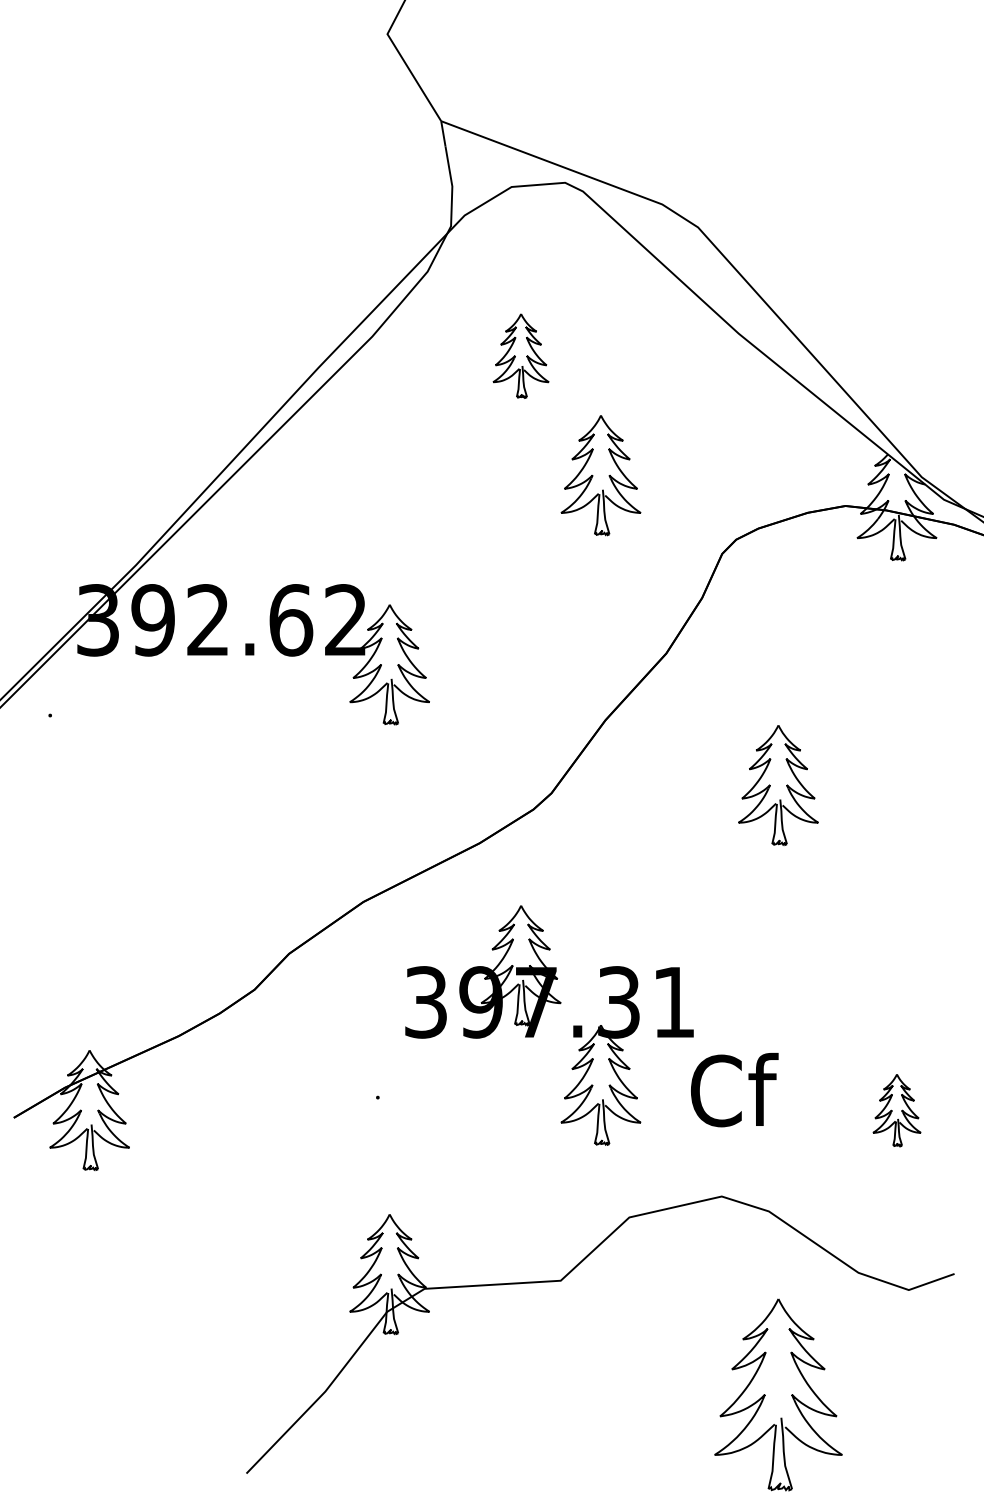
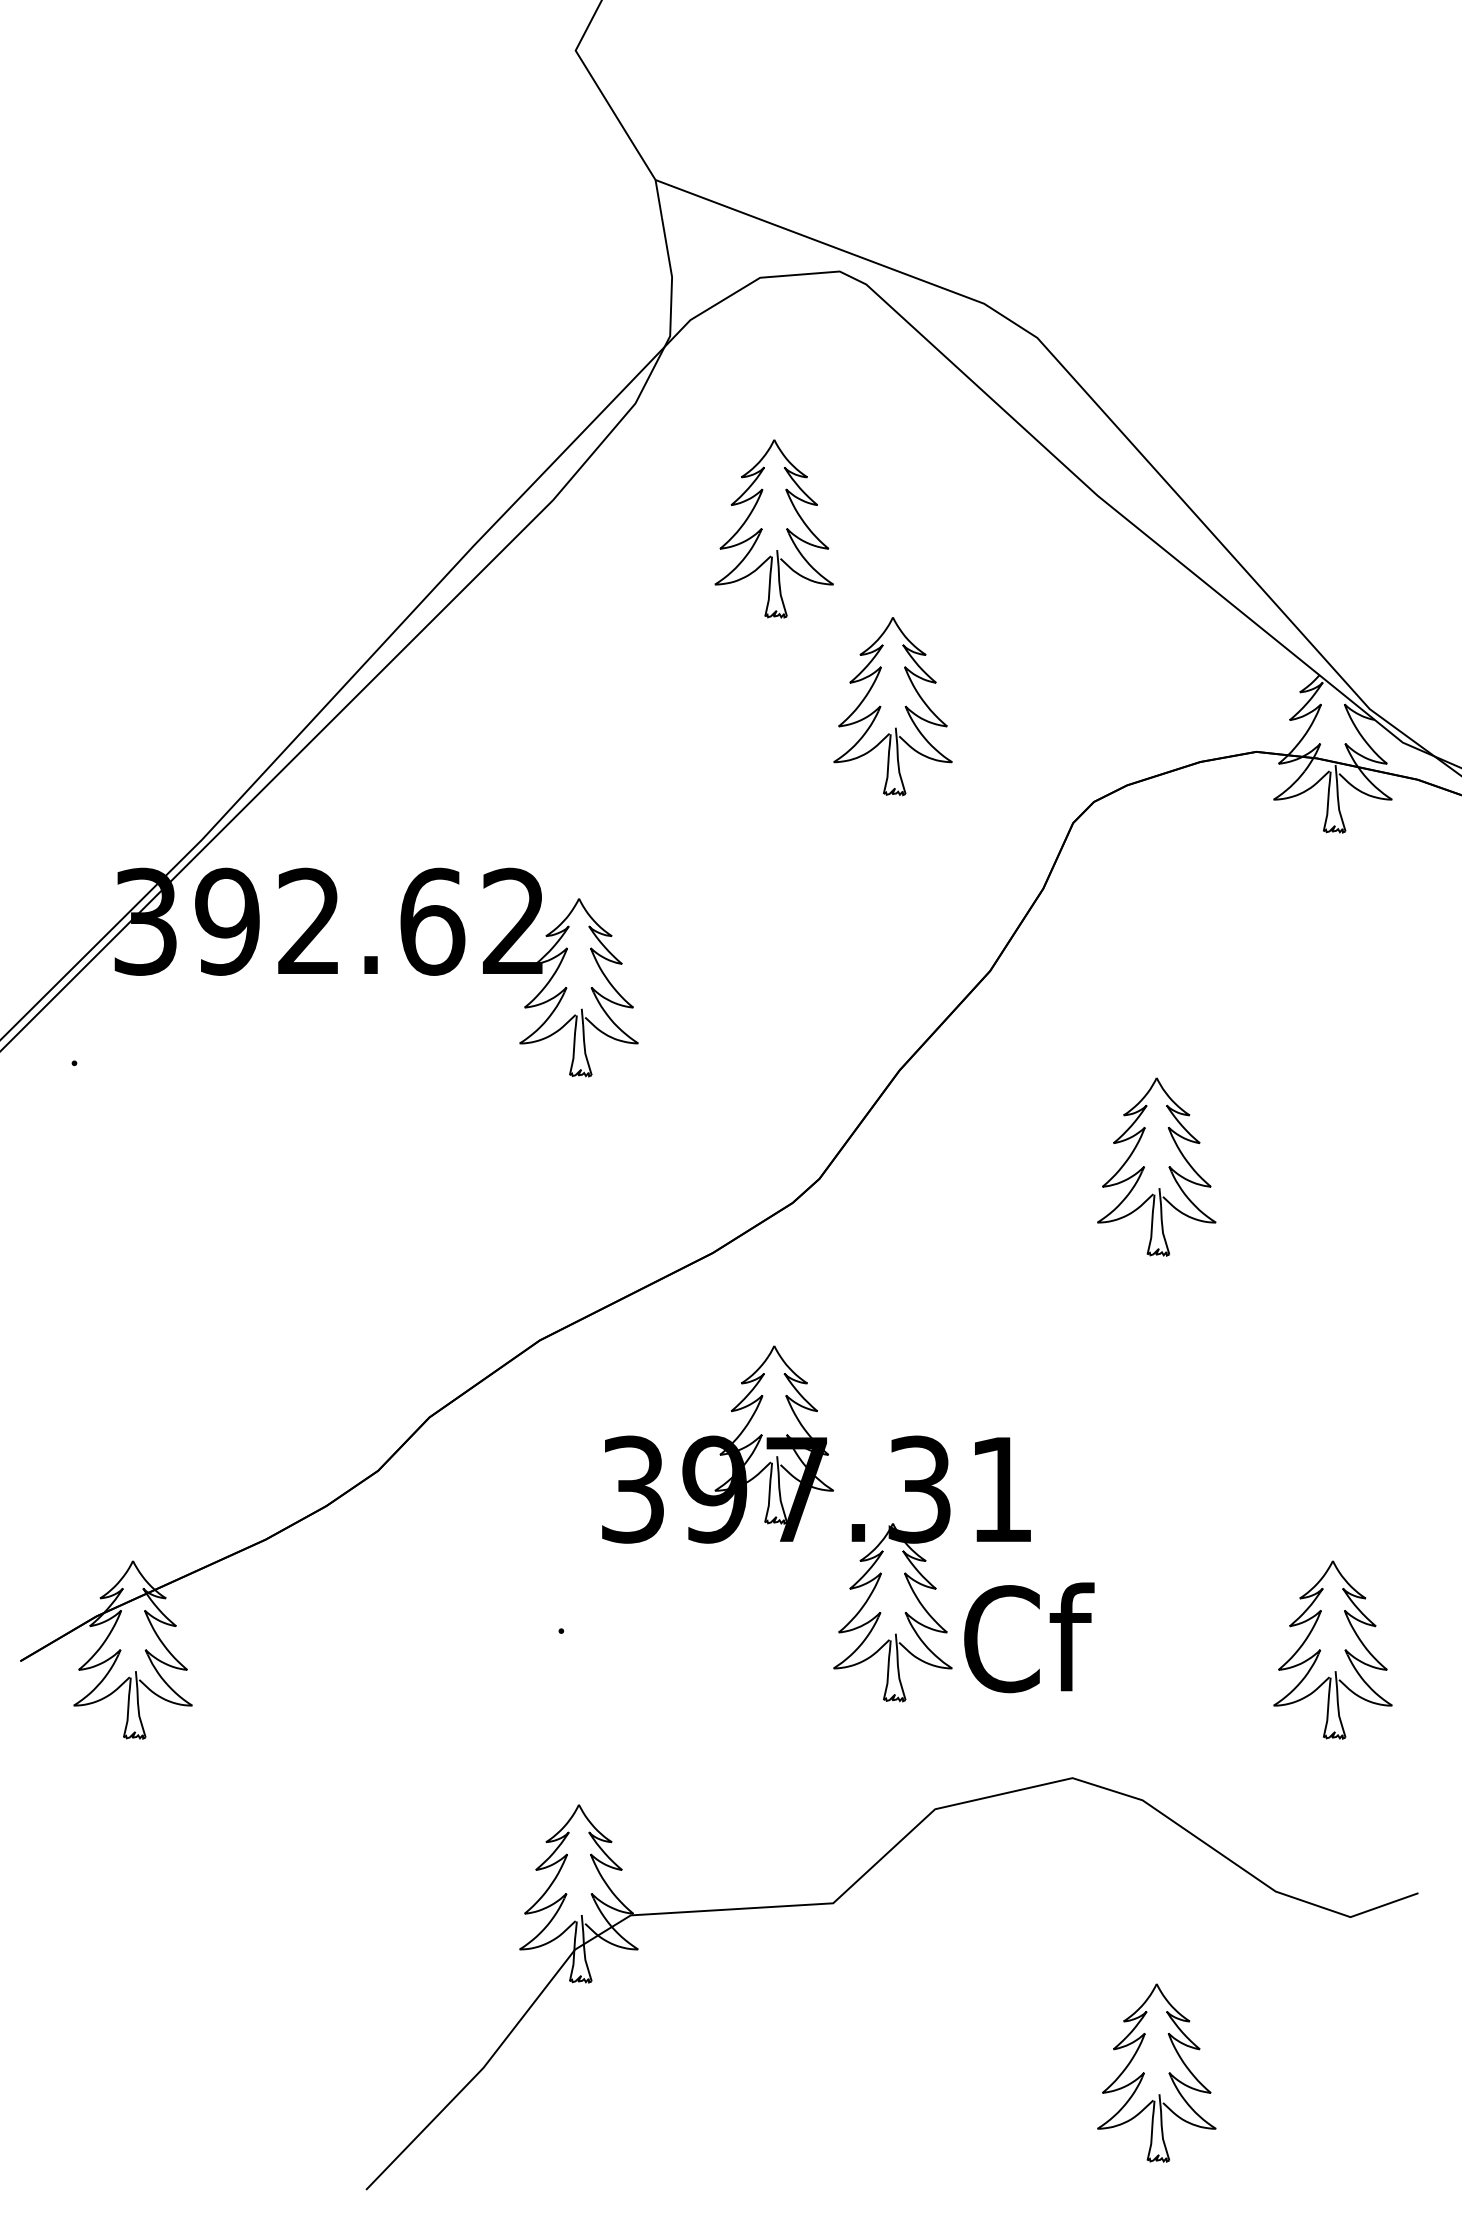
part: (520, 355) -> (773, 528), size x1.43
text: (734, 1090) -> (1028, 1638), moved
part: (896, 1110) -> (1332, 1650), size x1.67
part: (778, 1394) -> (1156, 2072), size x0.62

